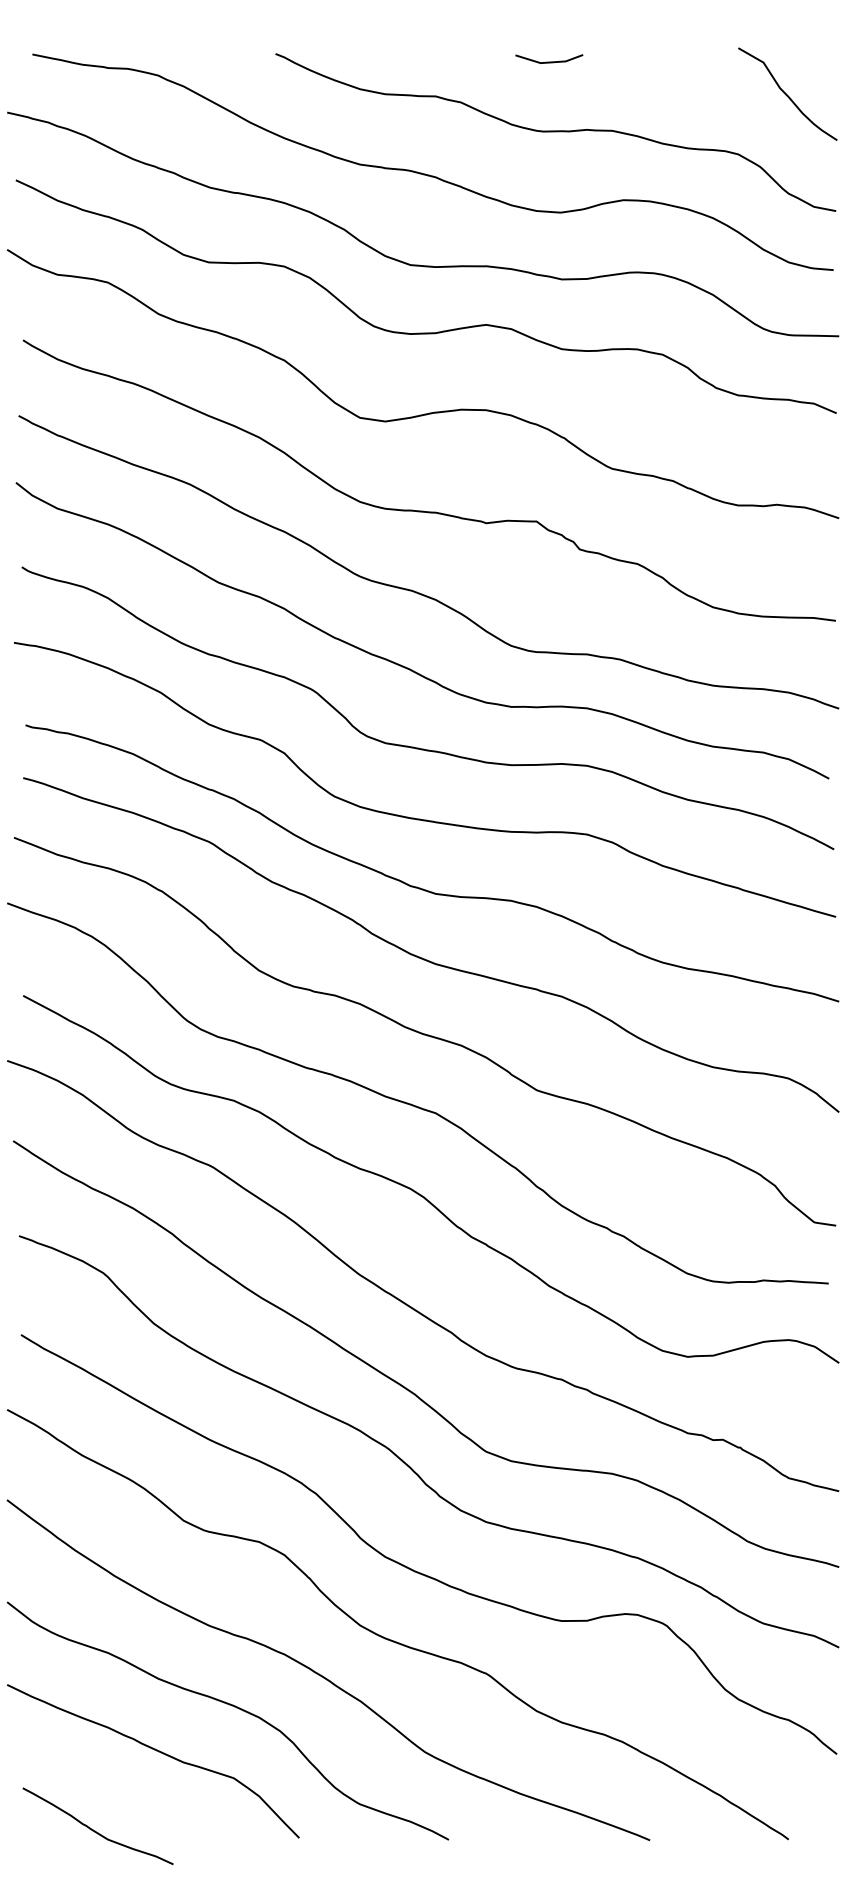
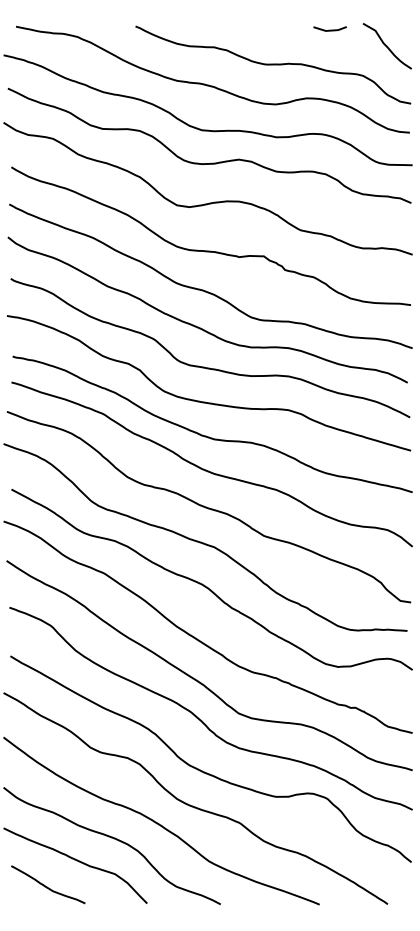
line: (548, 60) -> (329, 29), moved
curve: (96, 1829) -> (47, 886), moved

